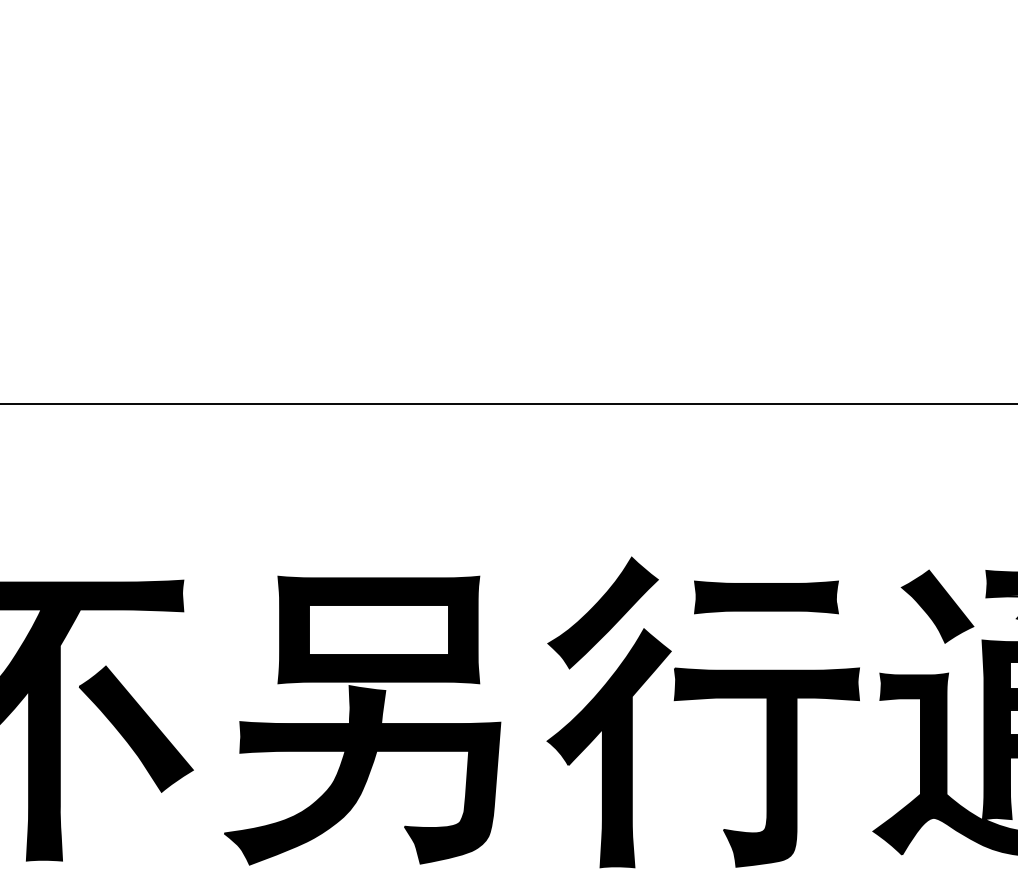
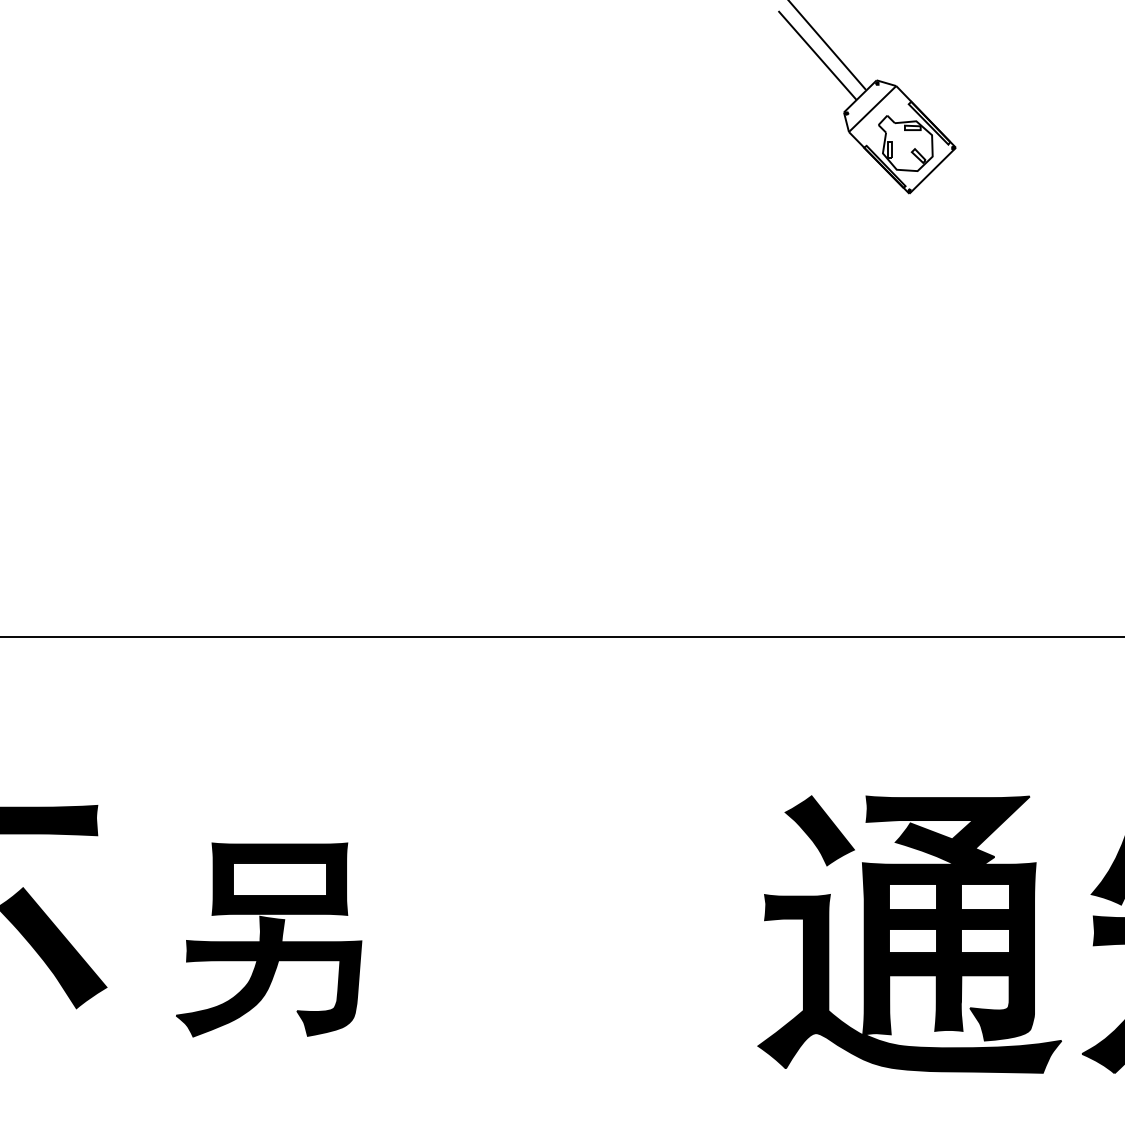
part: (703, 699) -> (595, 919), removed
part: (362, 720) -> (268, 939), size x0.7

